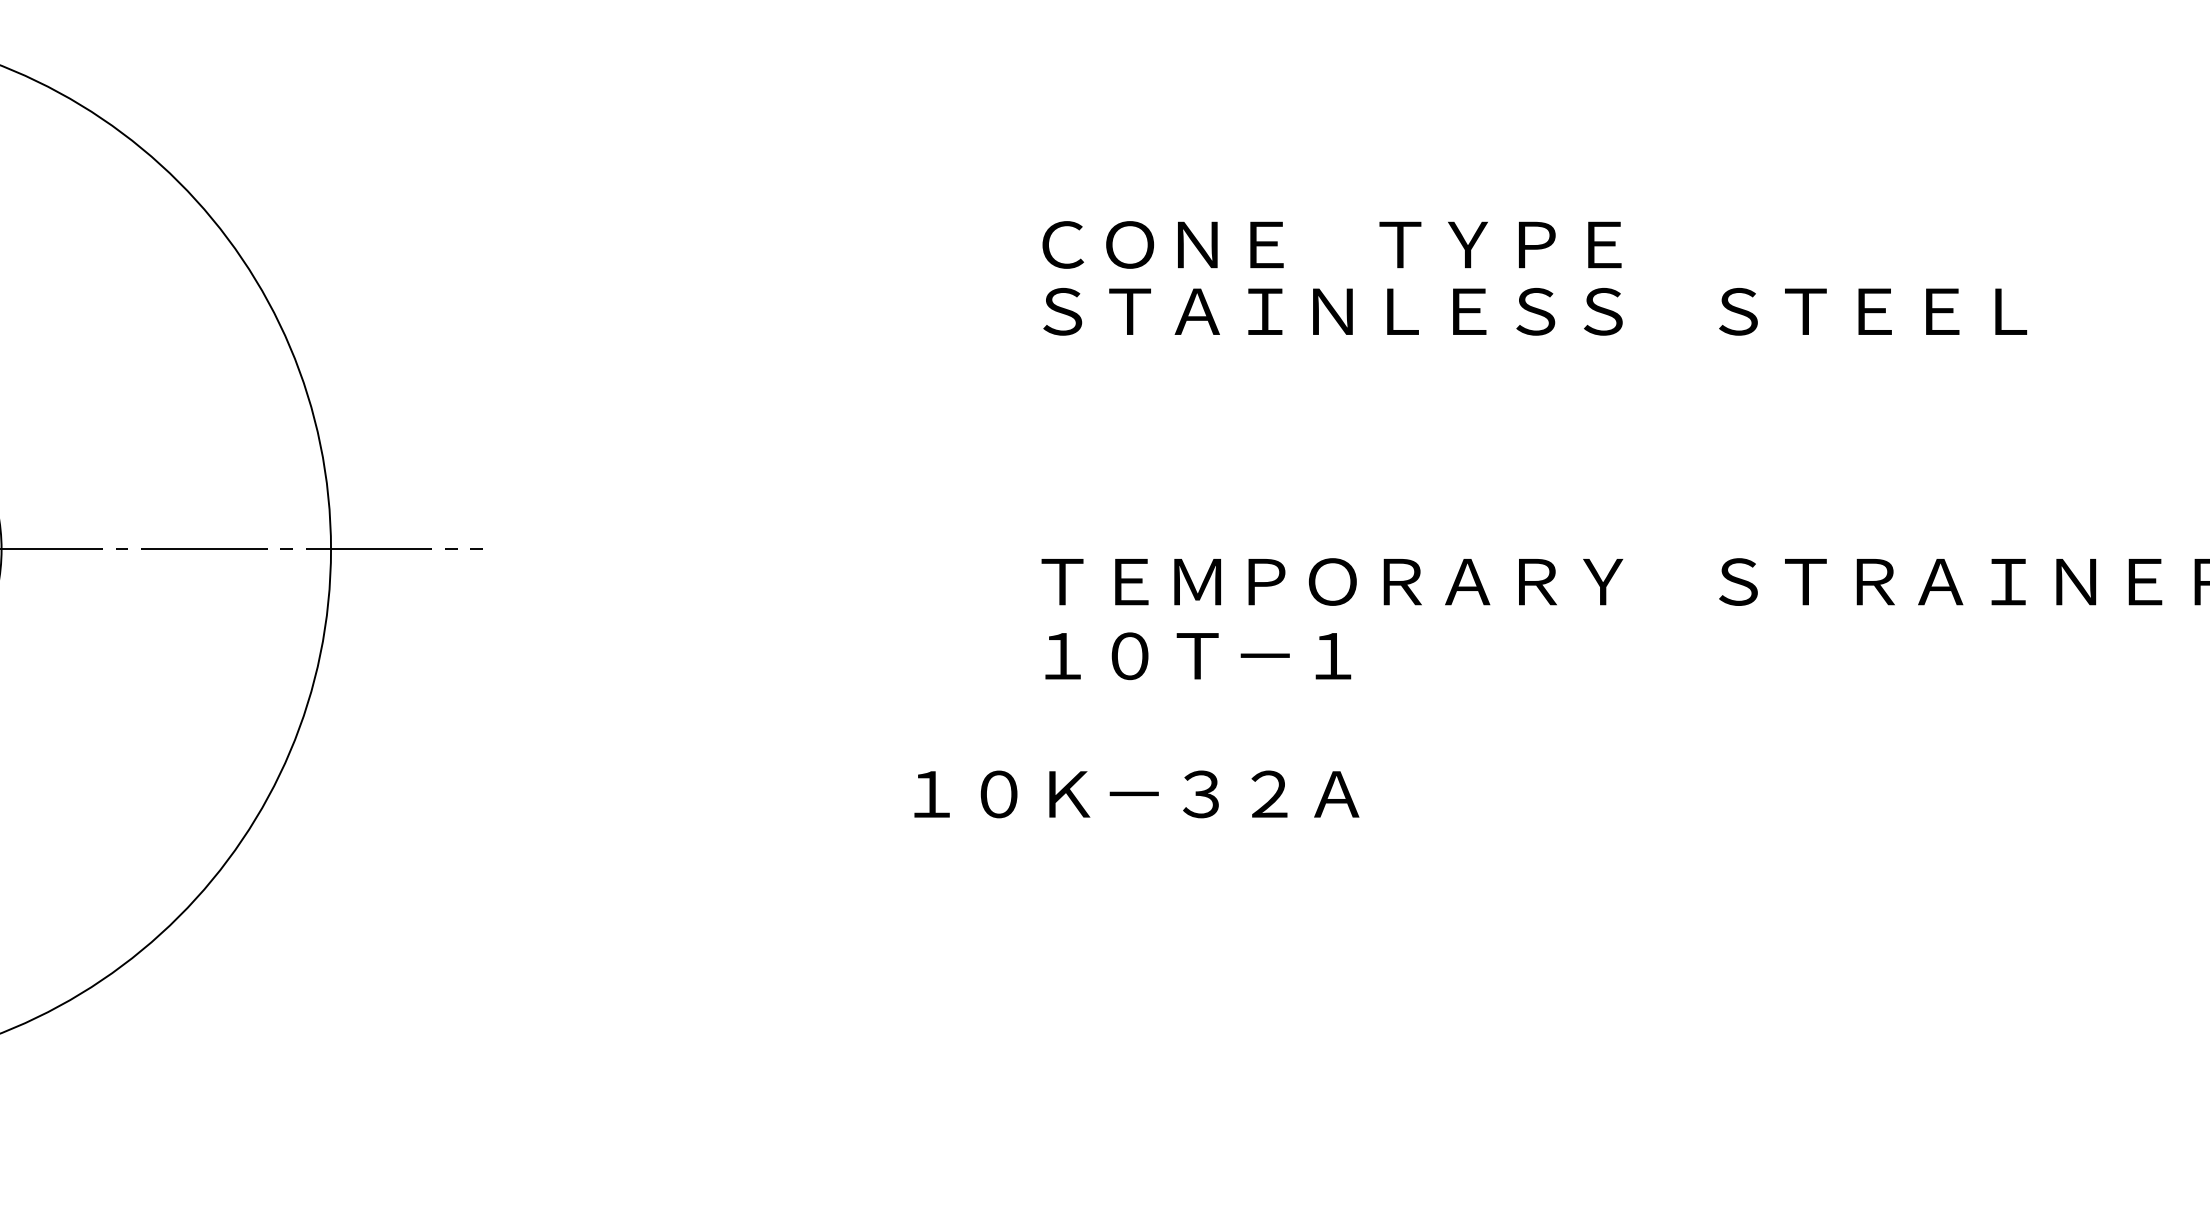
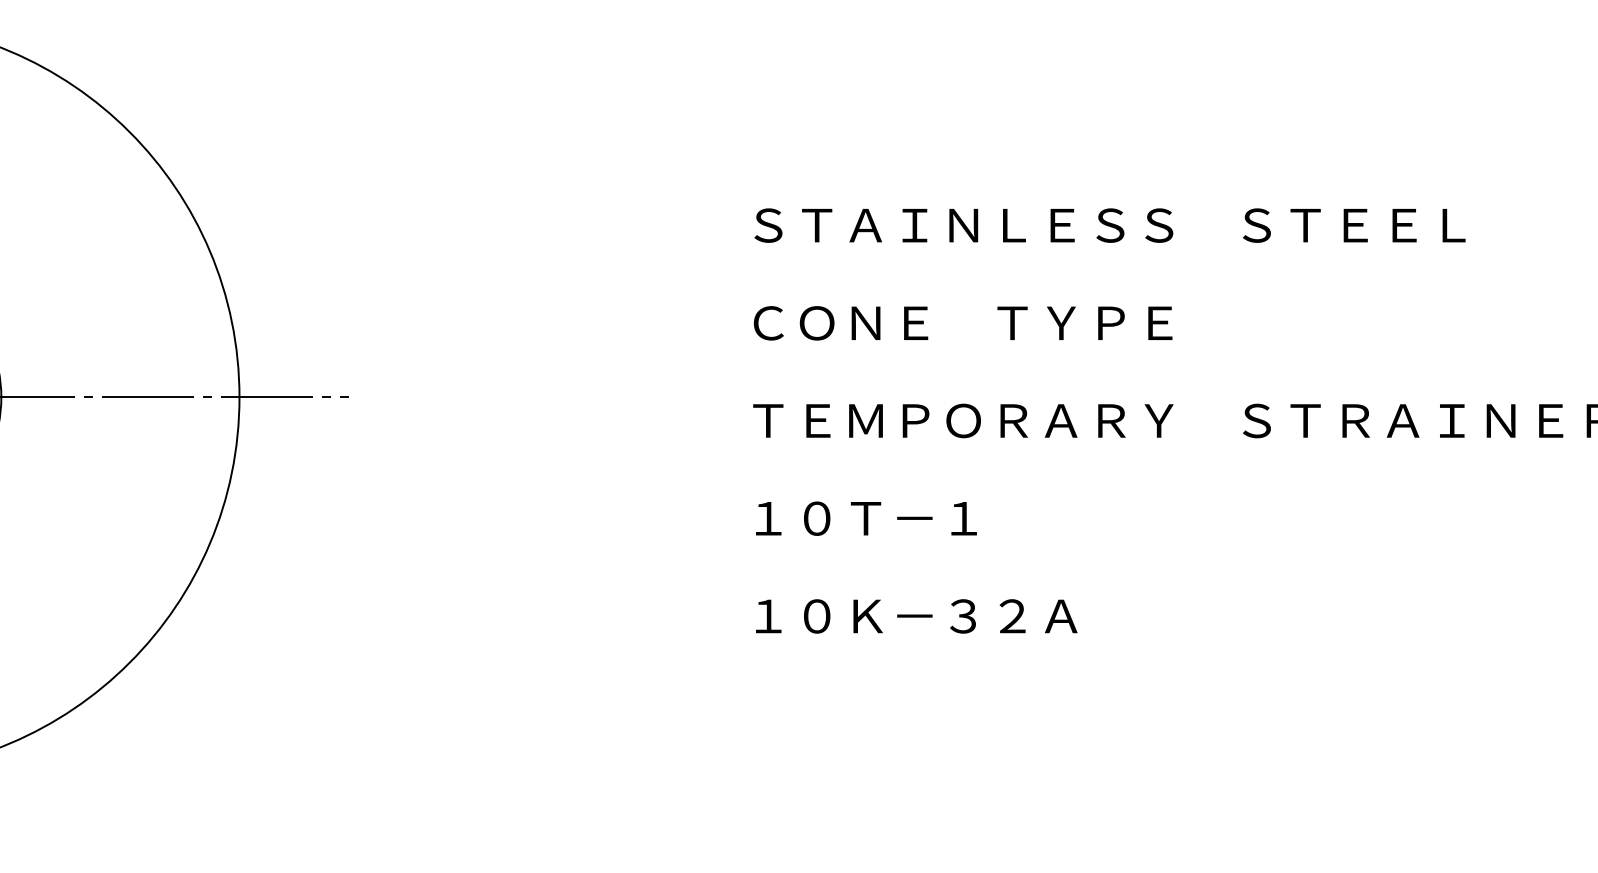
text: (1331, 244) -> (962, 323), moved
text: (1198, 656) -> (866, 518), moved
text: (1136, 794) -> (916, 616), moved

